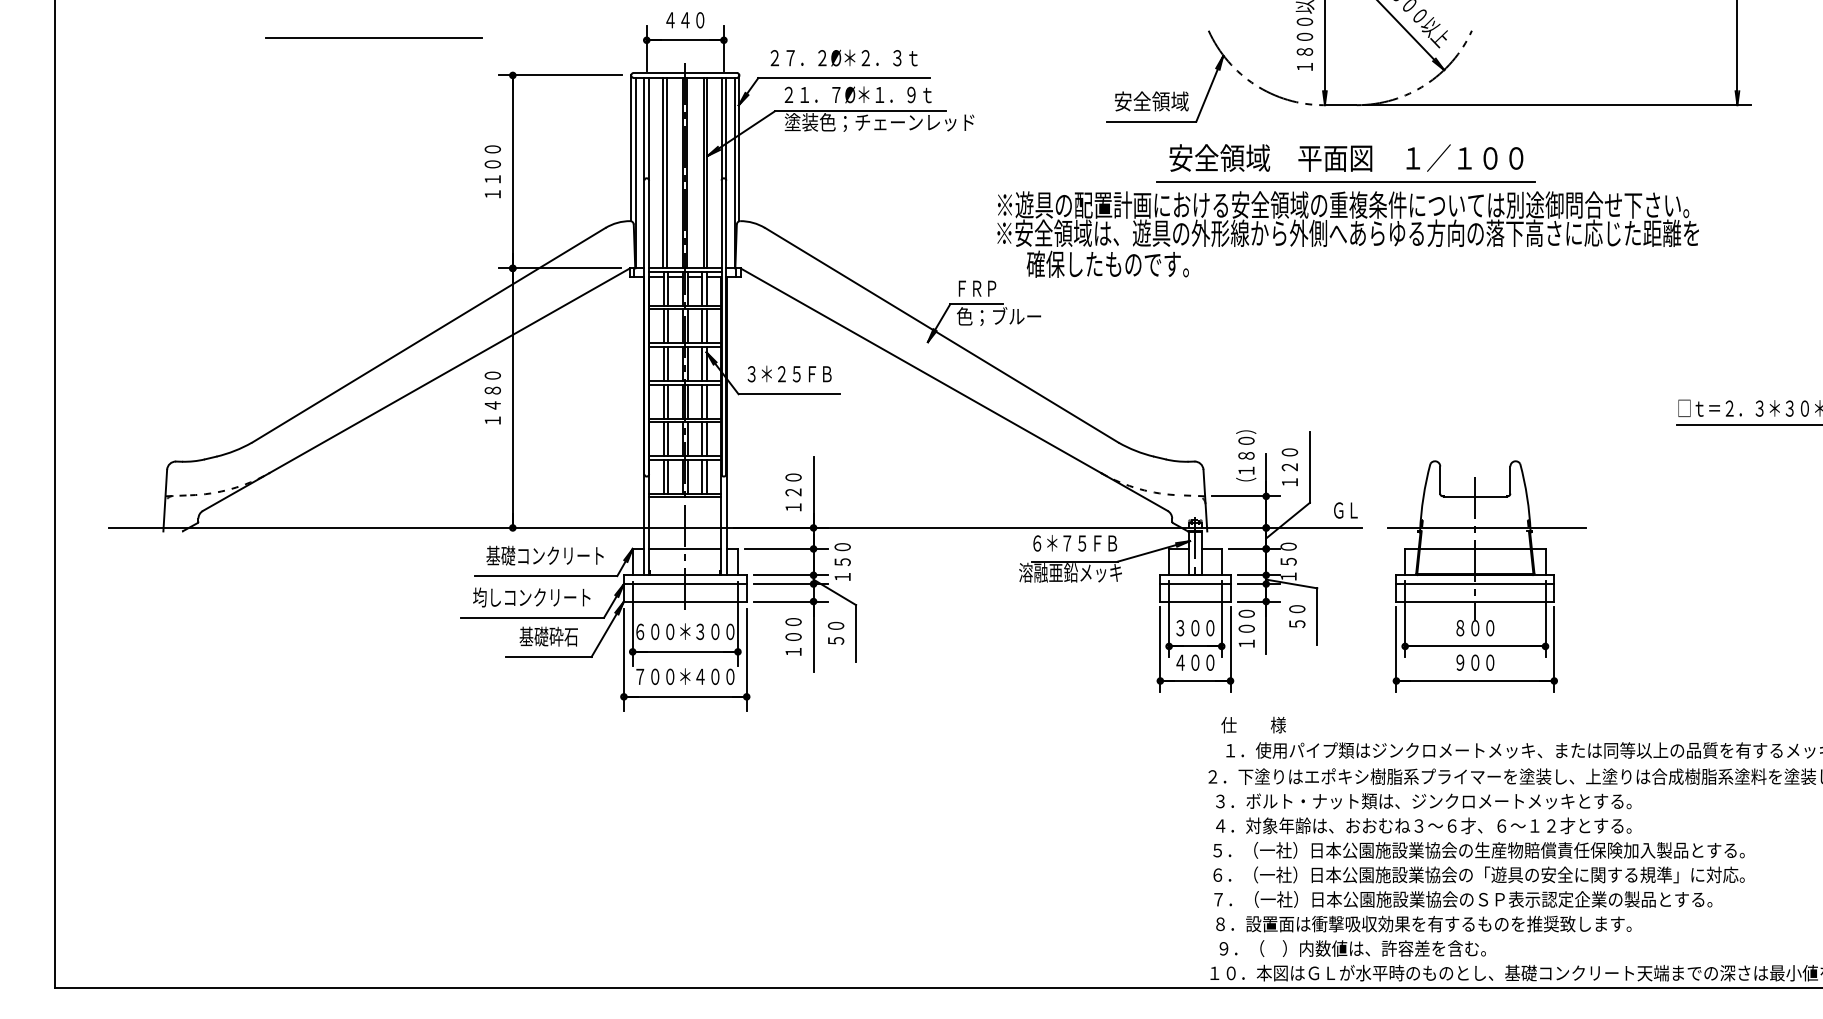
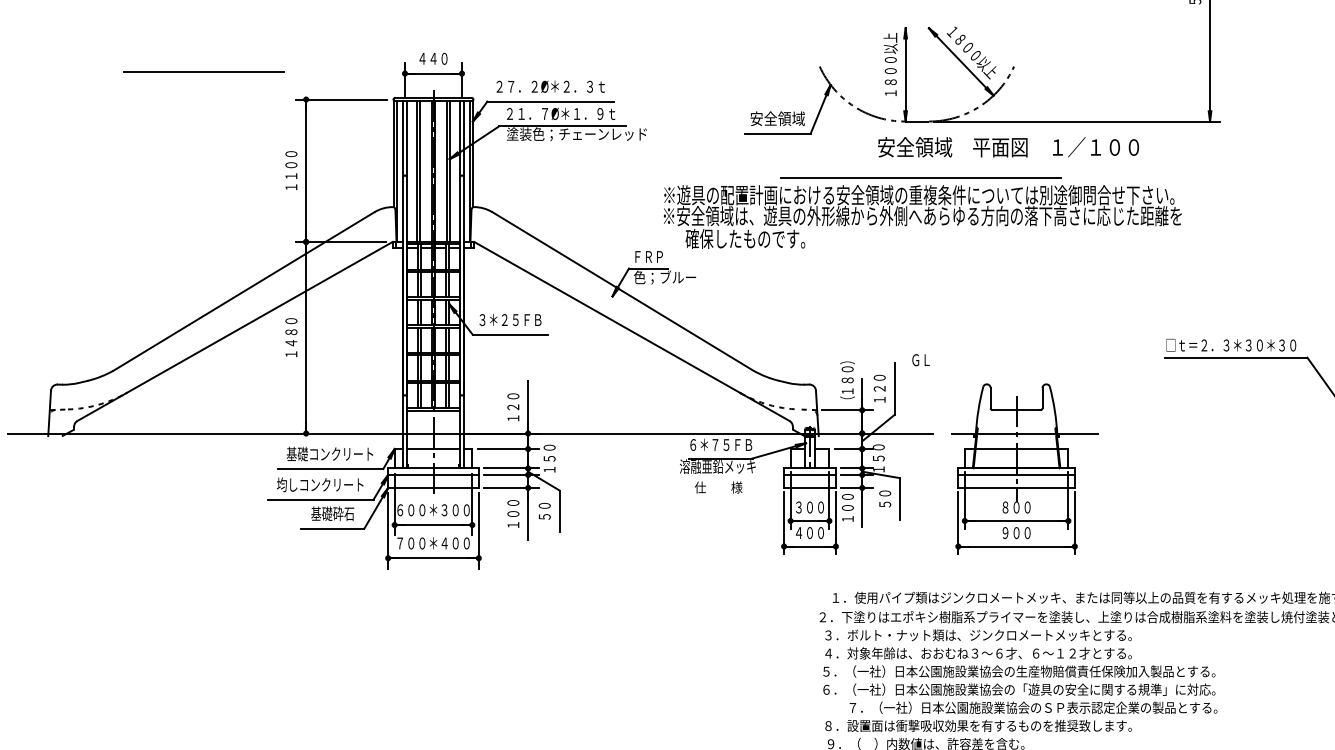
text: (1346, 157) -> (1008, 146), moved
text: (1345, 510) -> (920, 360), moved
text: (1253, 724) -> (718, 487), moved
text: (1463, 899) -> (1033, 707), moved

